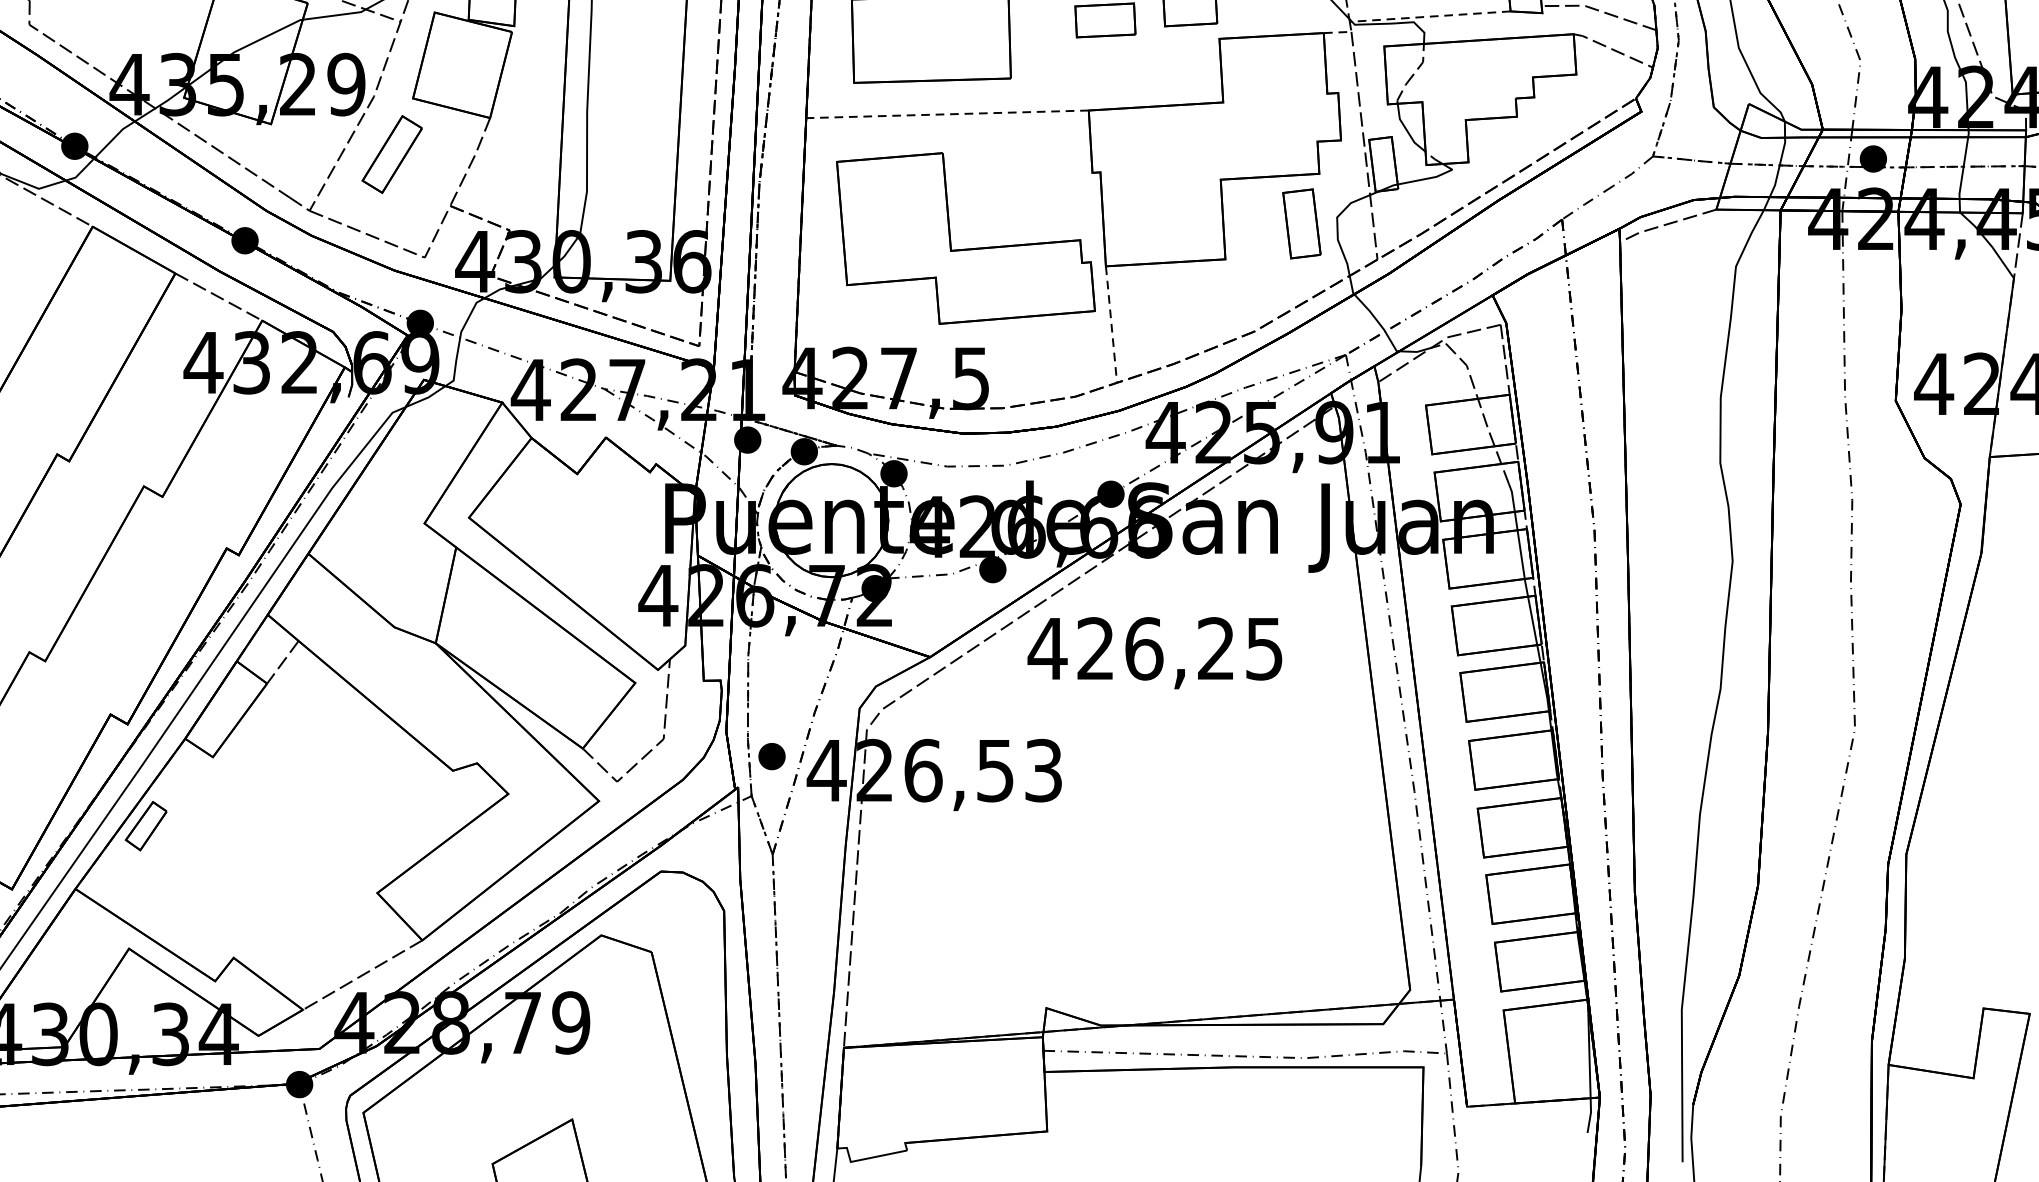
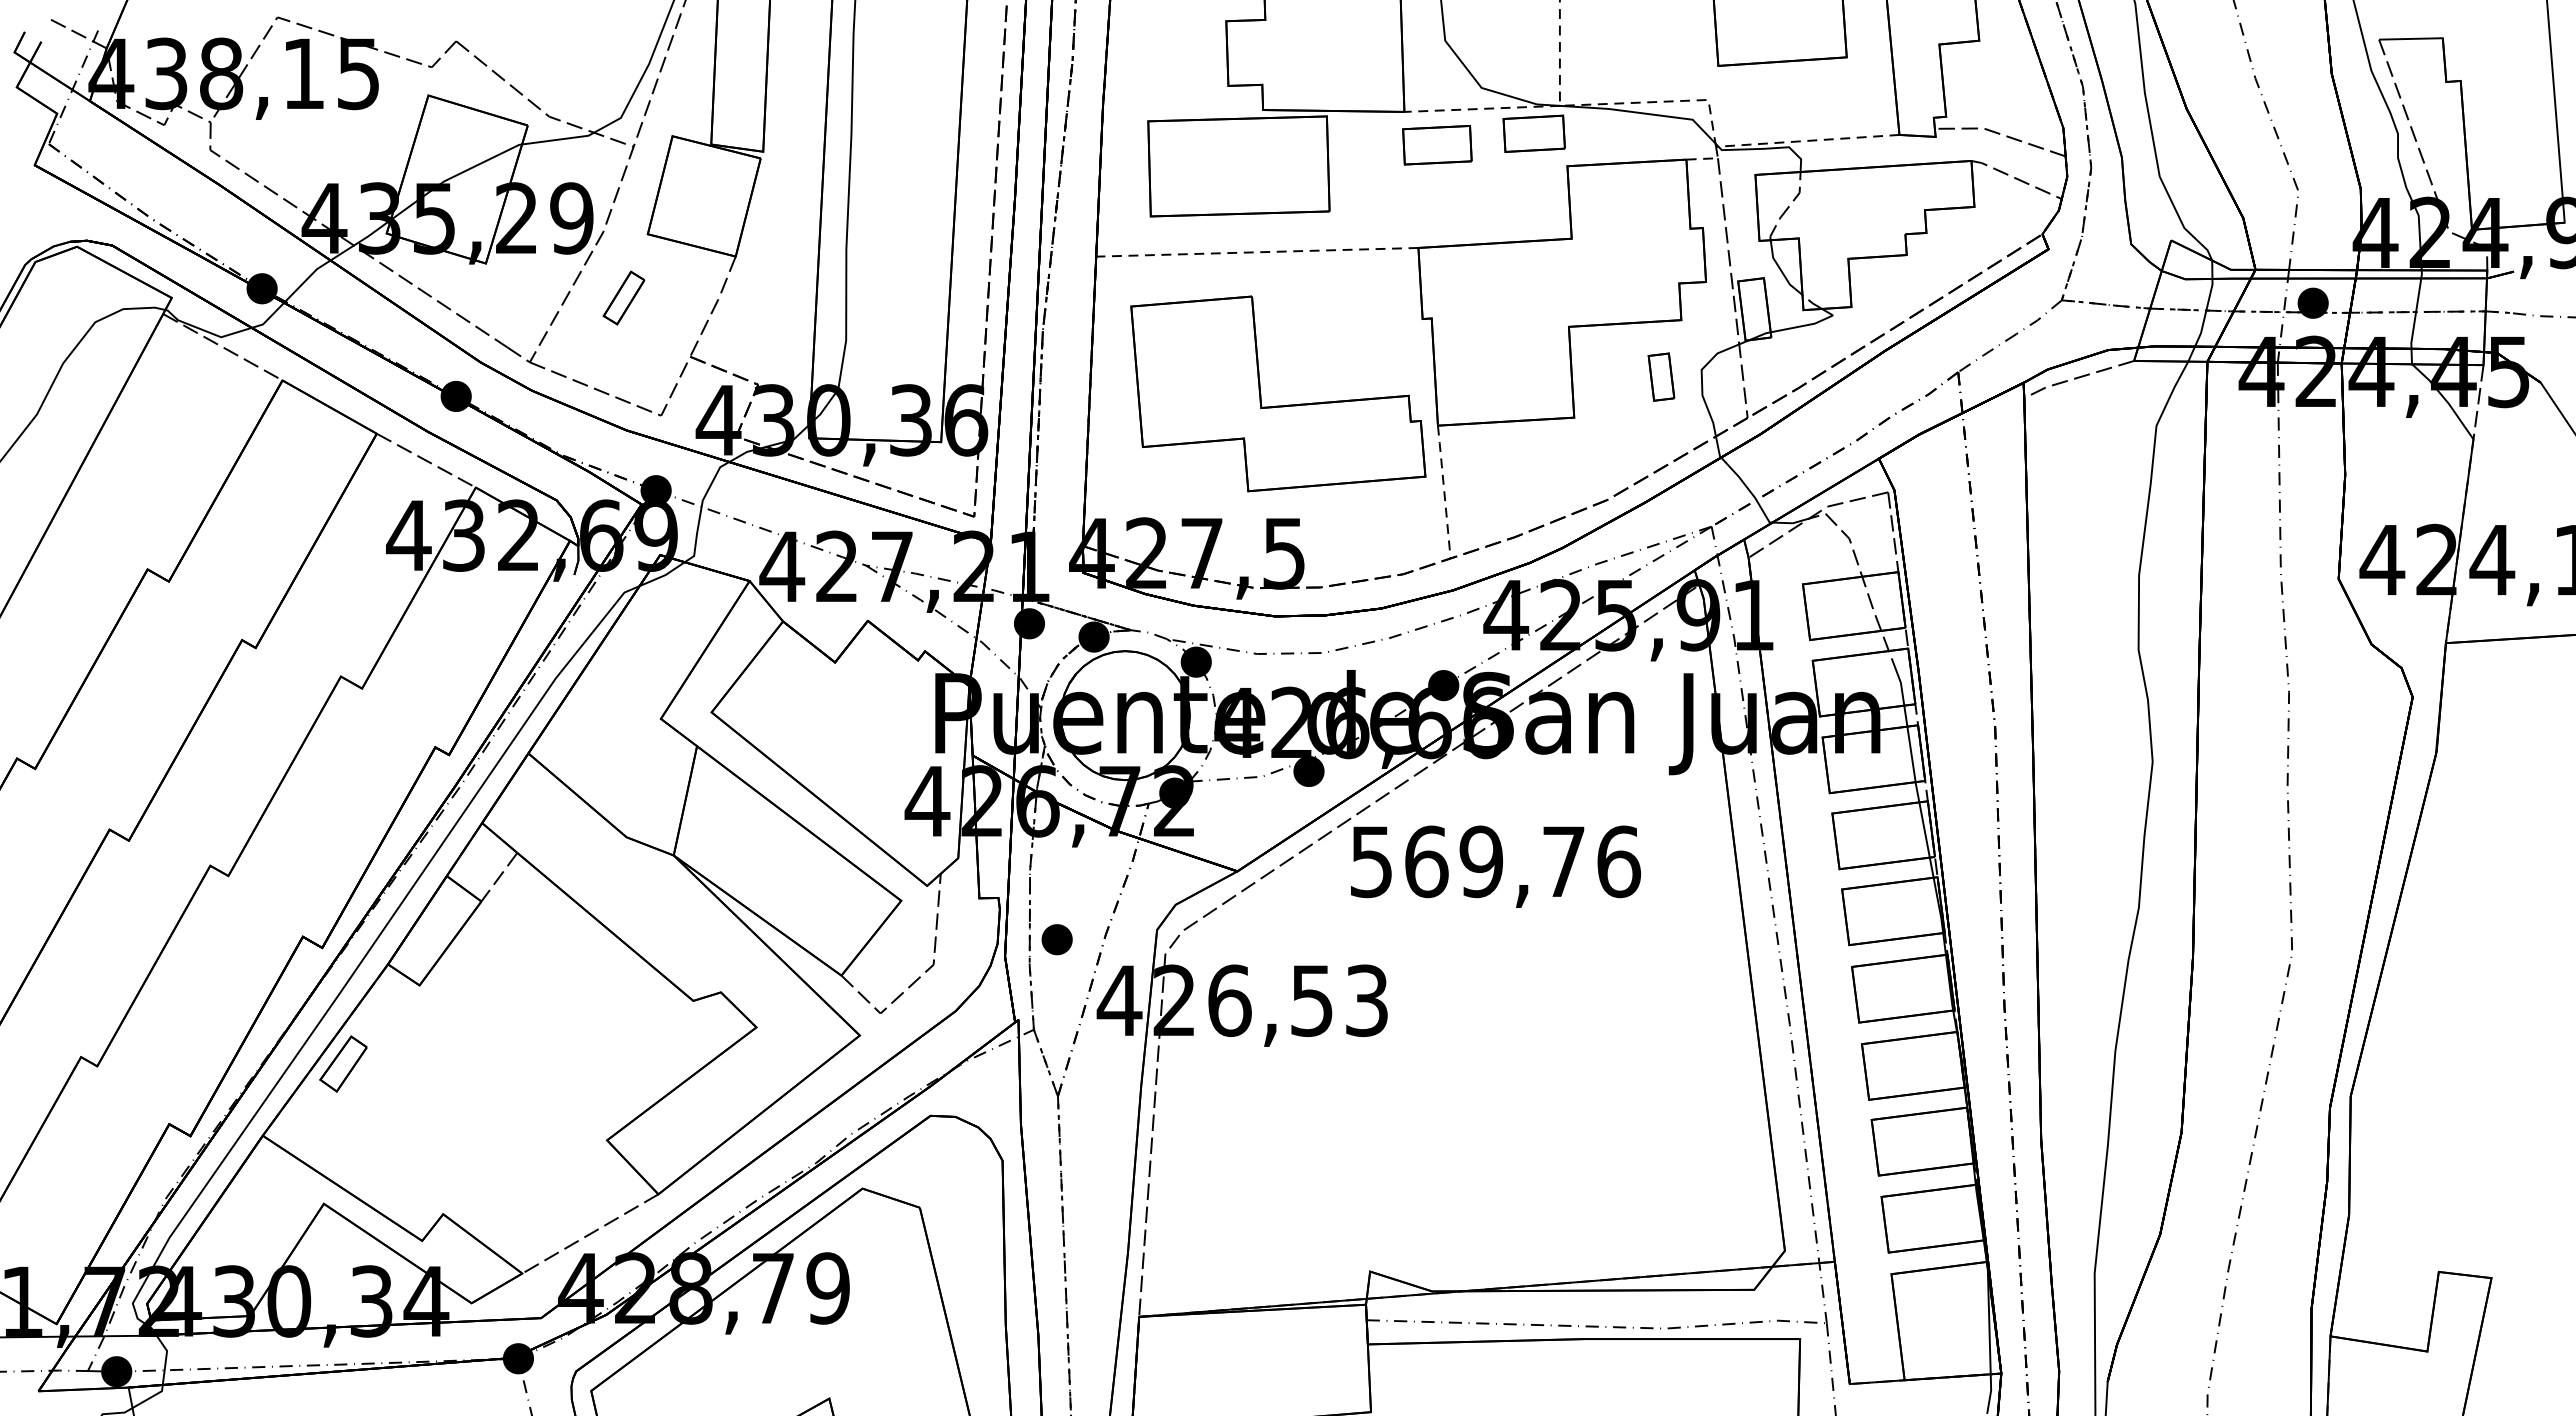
part: (391, 153) -> (623, 297), size x0.6
part: (1301, 223) -> (1661, 376), size x0.6
text: (1155, 648) -> (1494, 861), 426,25 -> 569,76
part: (771, 756) -> (1056, 939), moved

